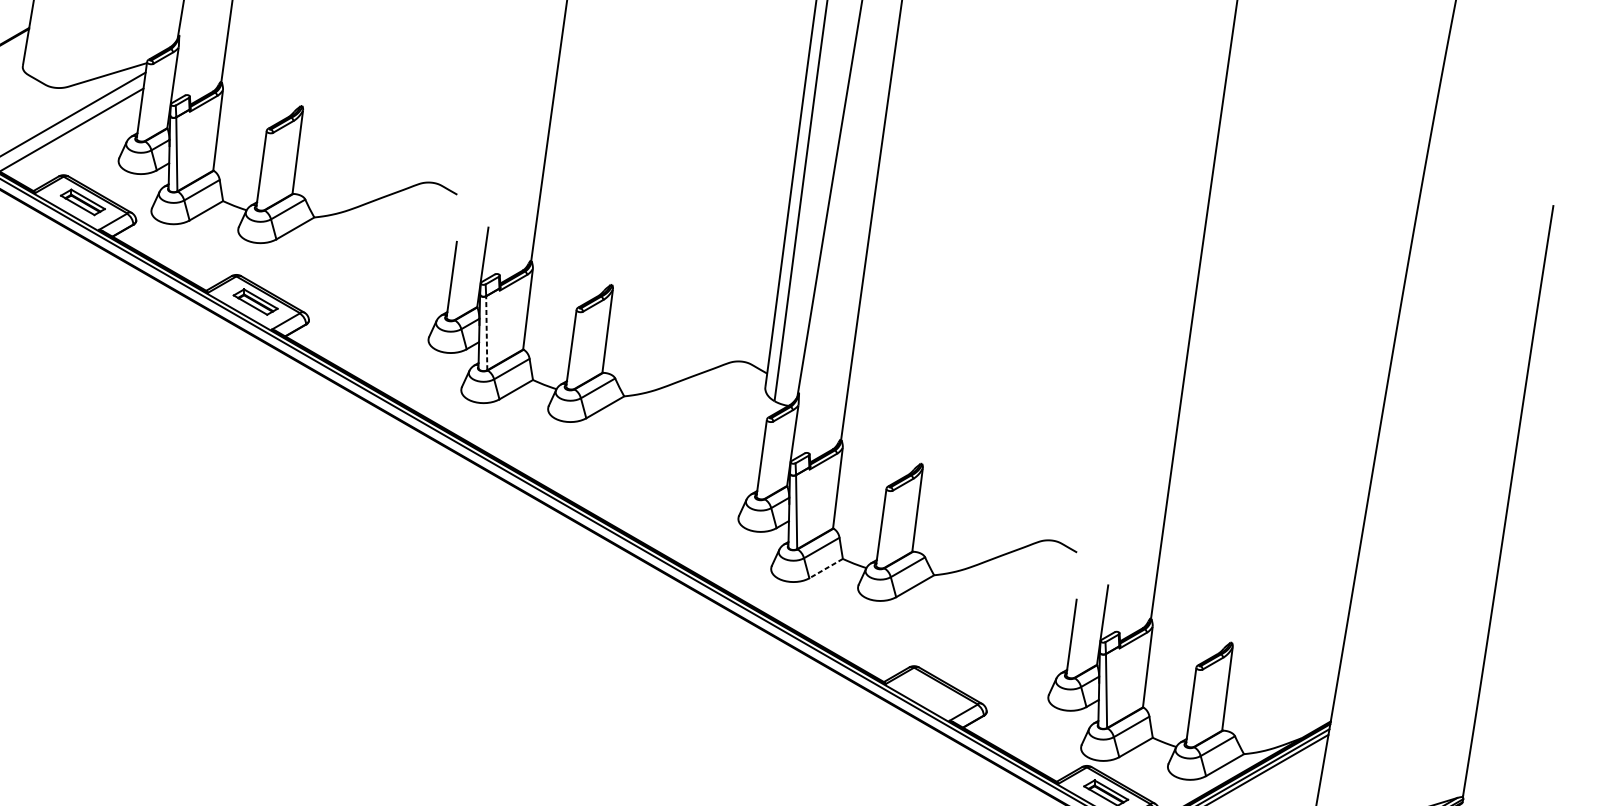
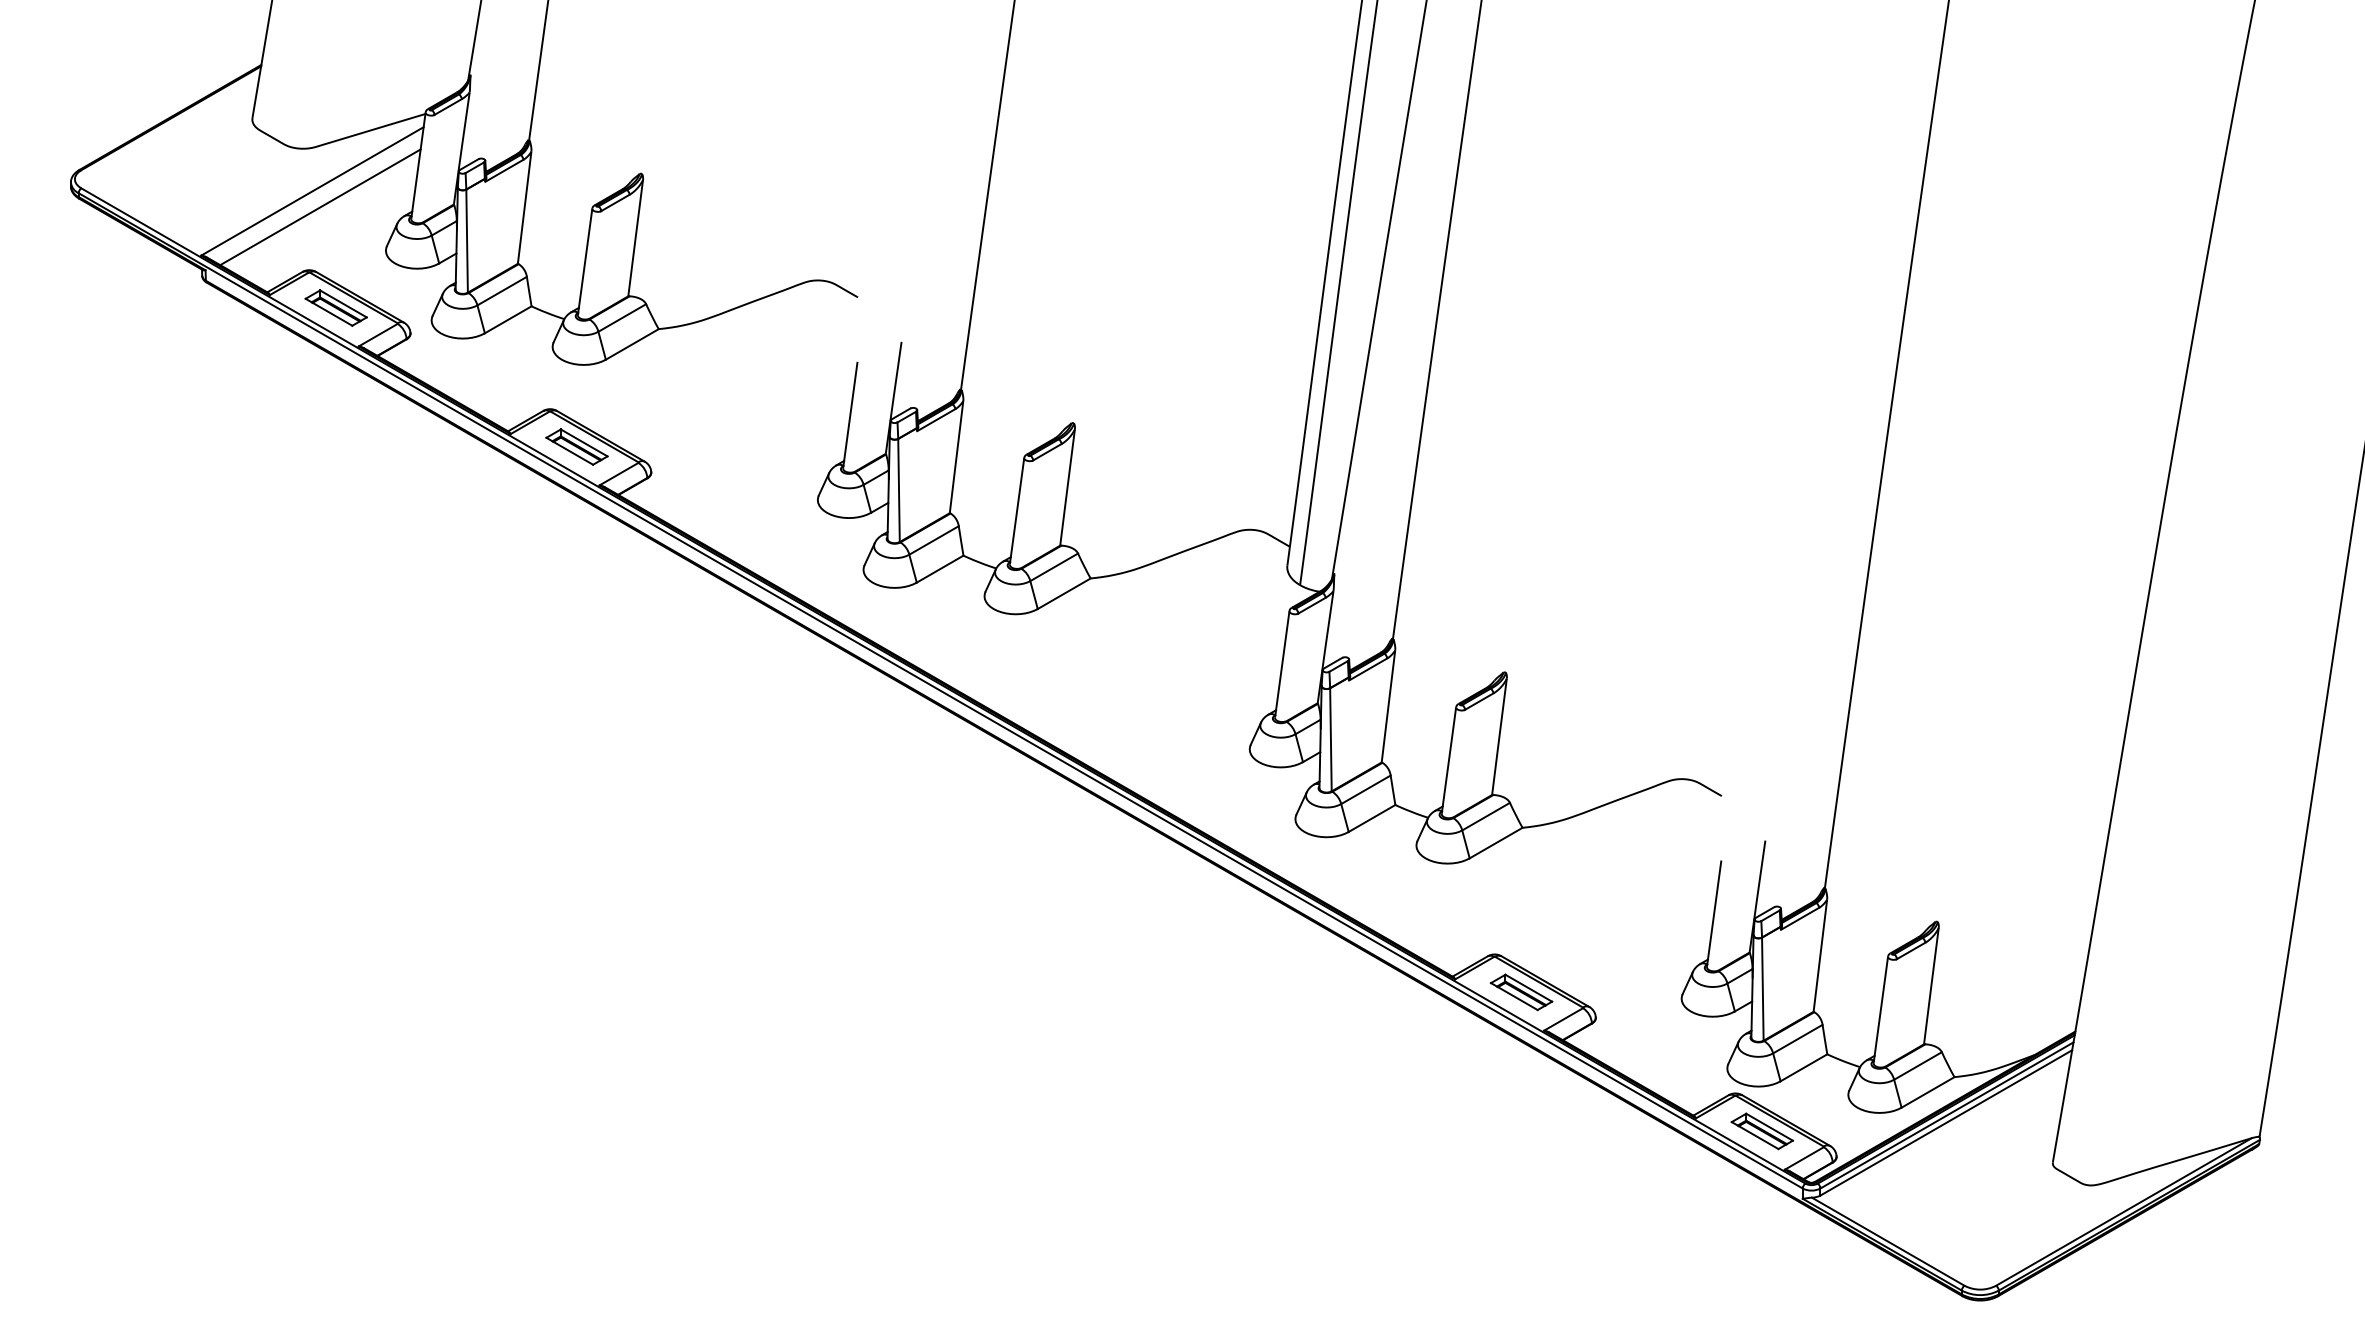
line: (487, 333) -> (899, 490), dashed -> solid
line: (826, 568) -> (1372, 818), dashed -> solid
part: (933, 693) -> (1521, 992), added

